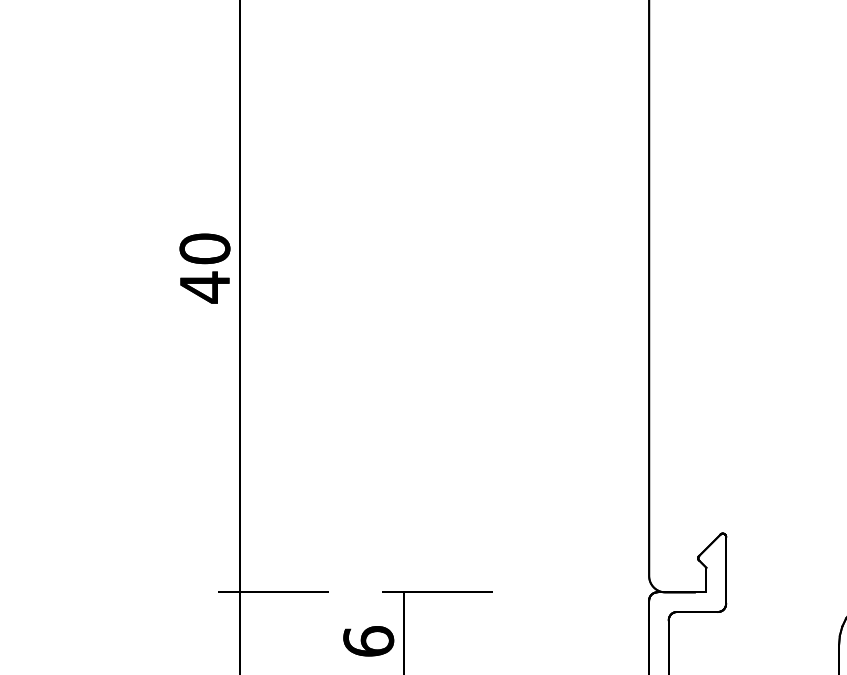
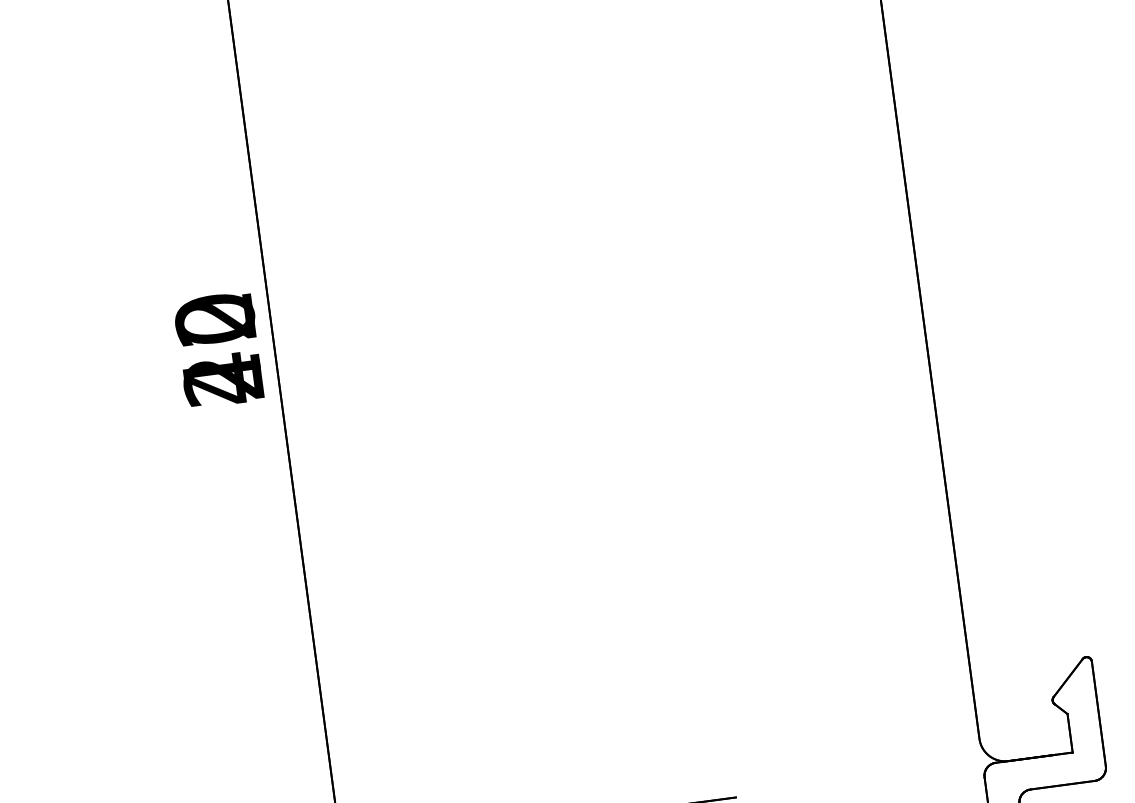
text: (204, 268) -> (218, 350), 40 -> 22

